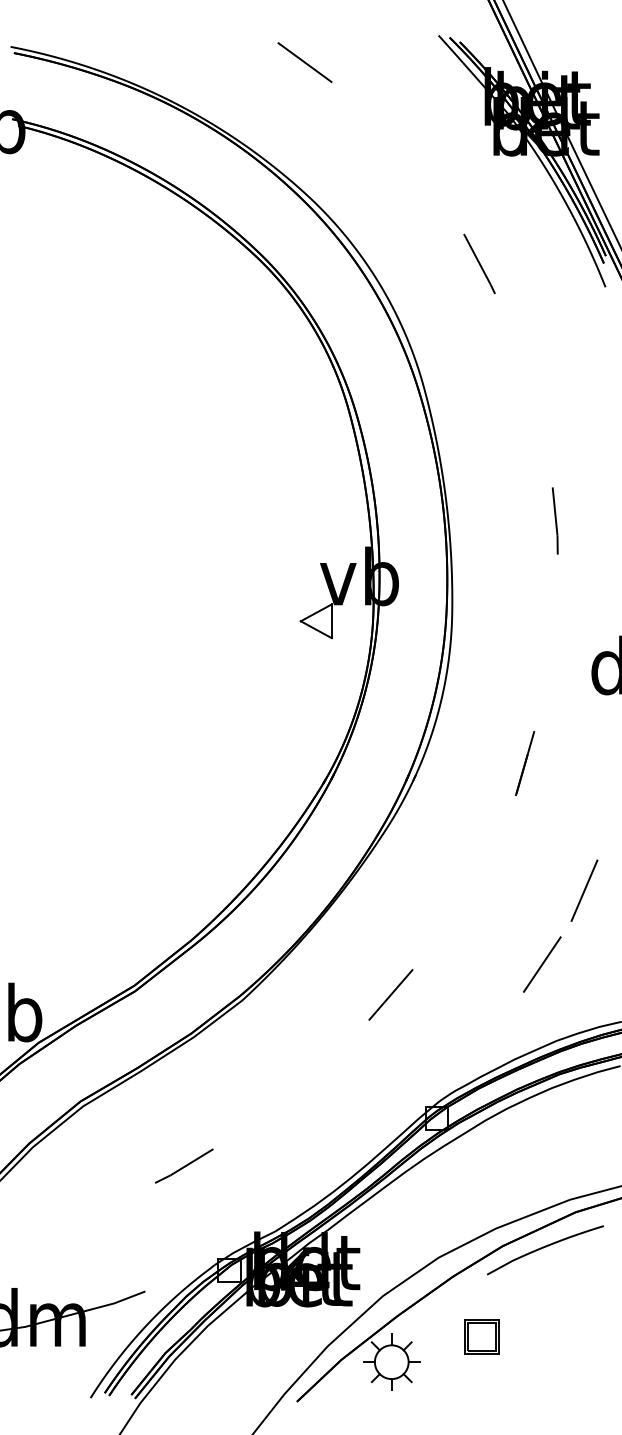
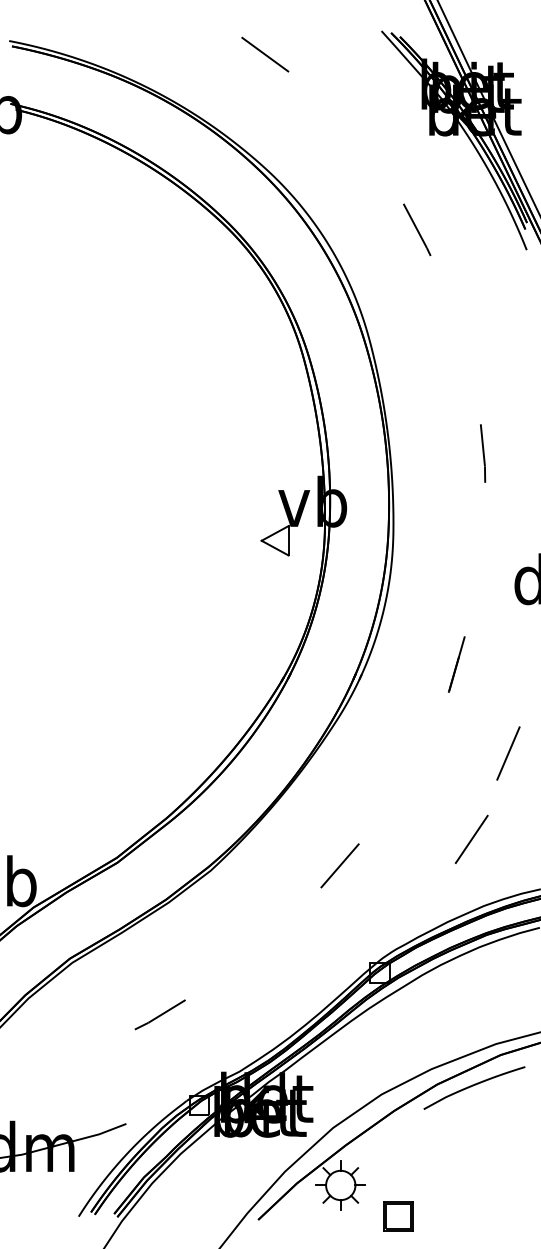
line: (584, 890) -> (508, 753), moved
part: (481, 1336) -> (397, 1216), moved

